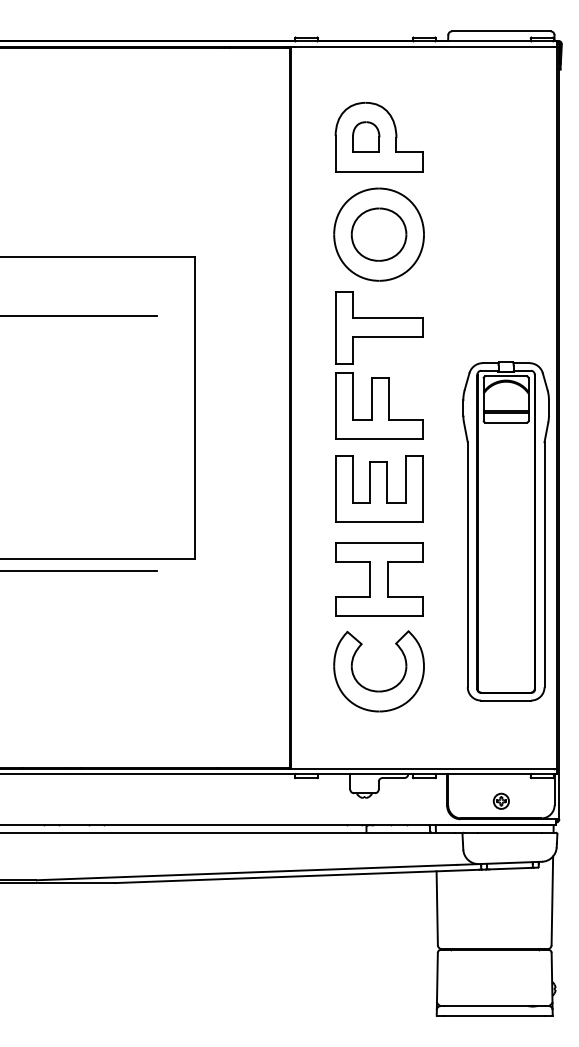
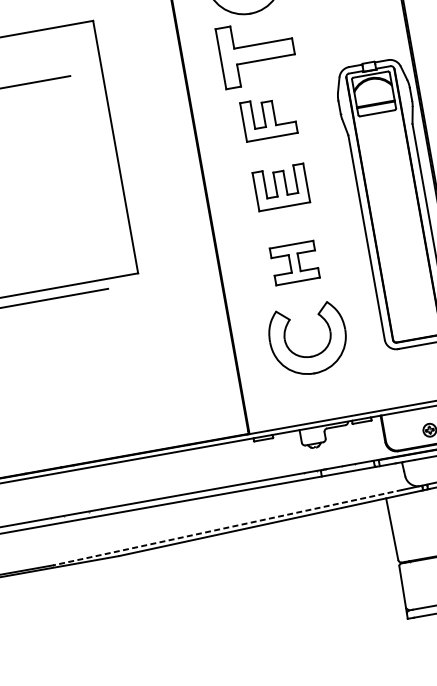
part: (379, 405) -> (269, 117), size x0.7
part: (379, 488) -> (281, 187), size x0.7
part: (379, 579) -> (295, 263), size x0.6
line: (246, 872) -> (227, 527), solid -> dashed

